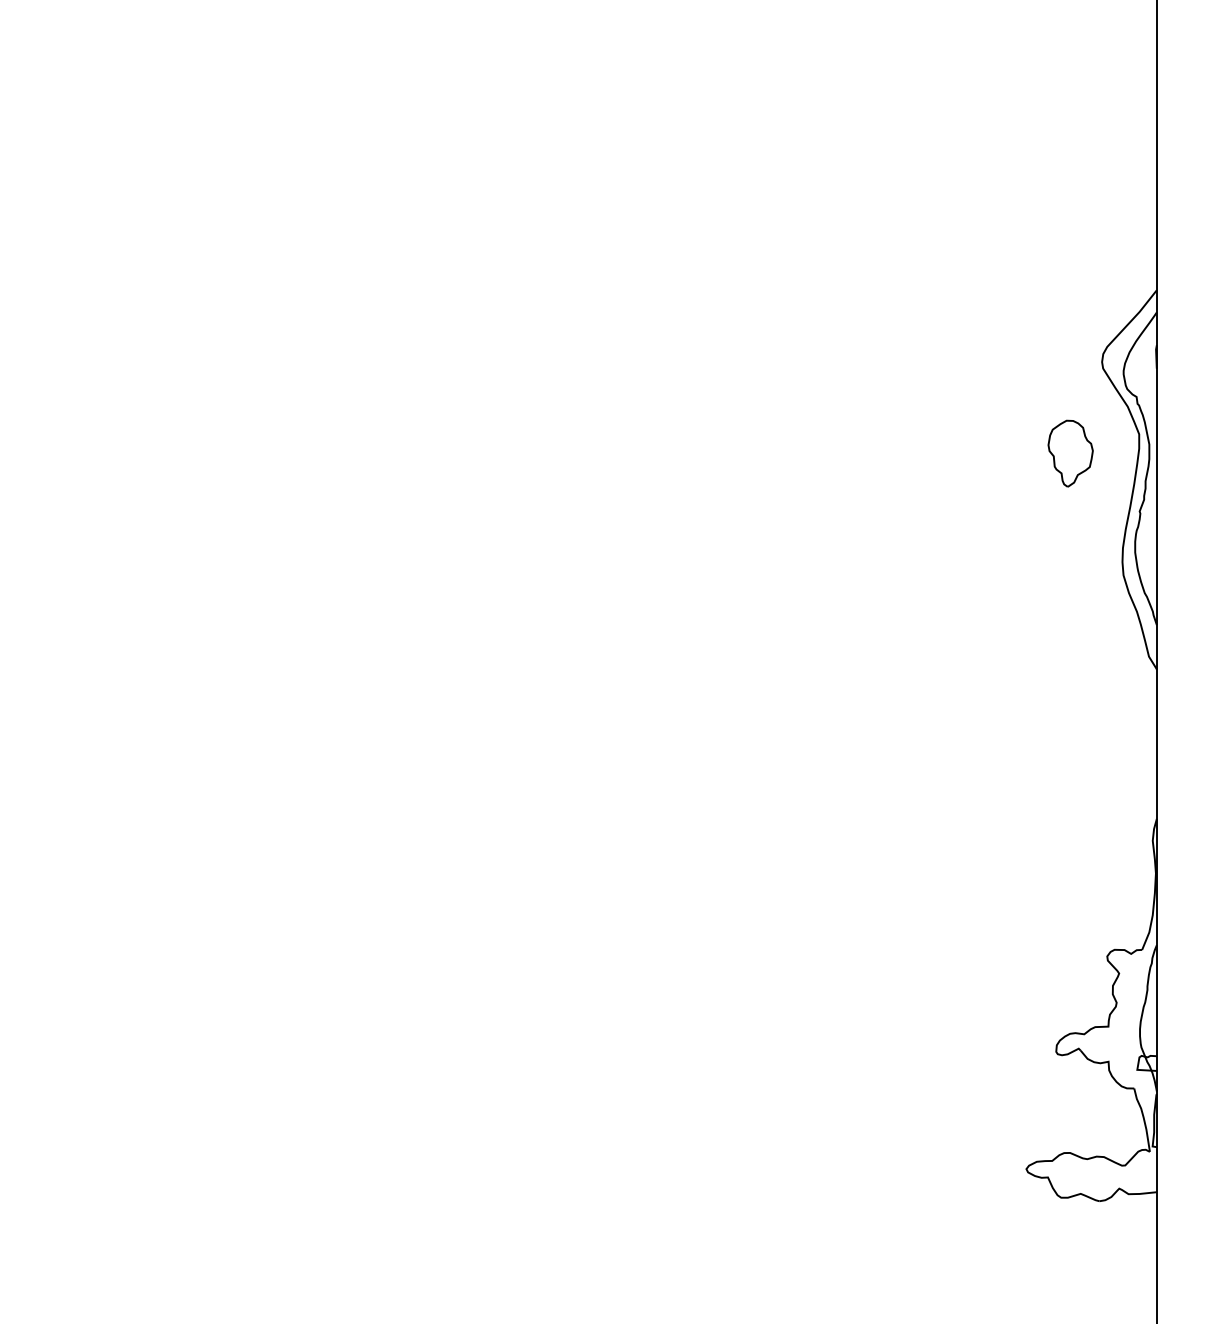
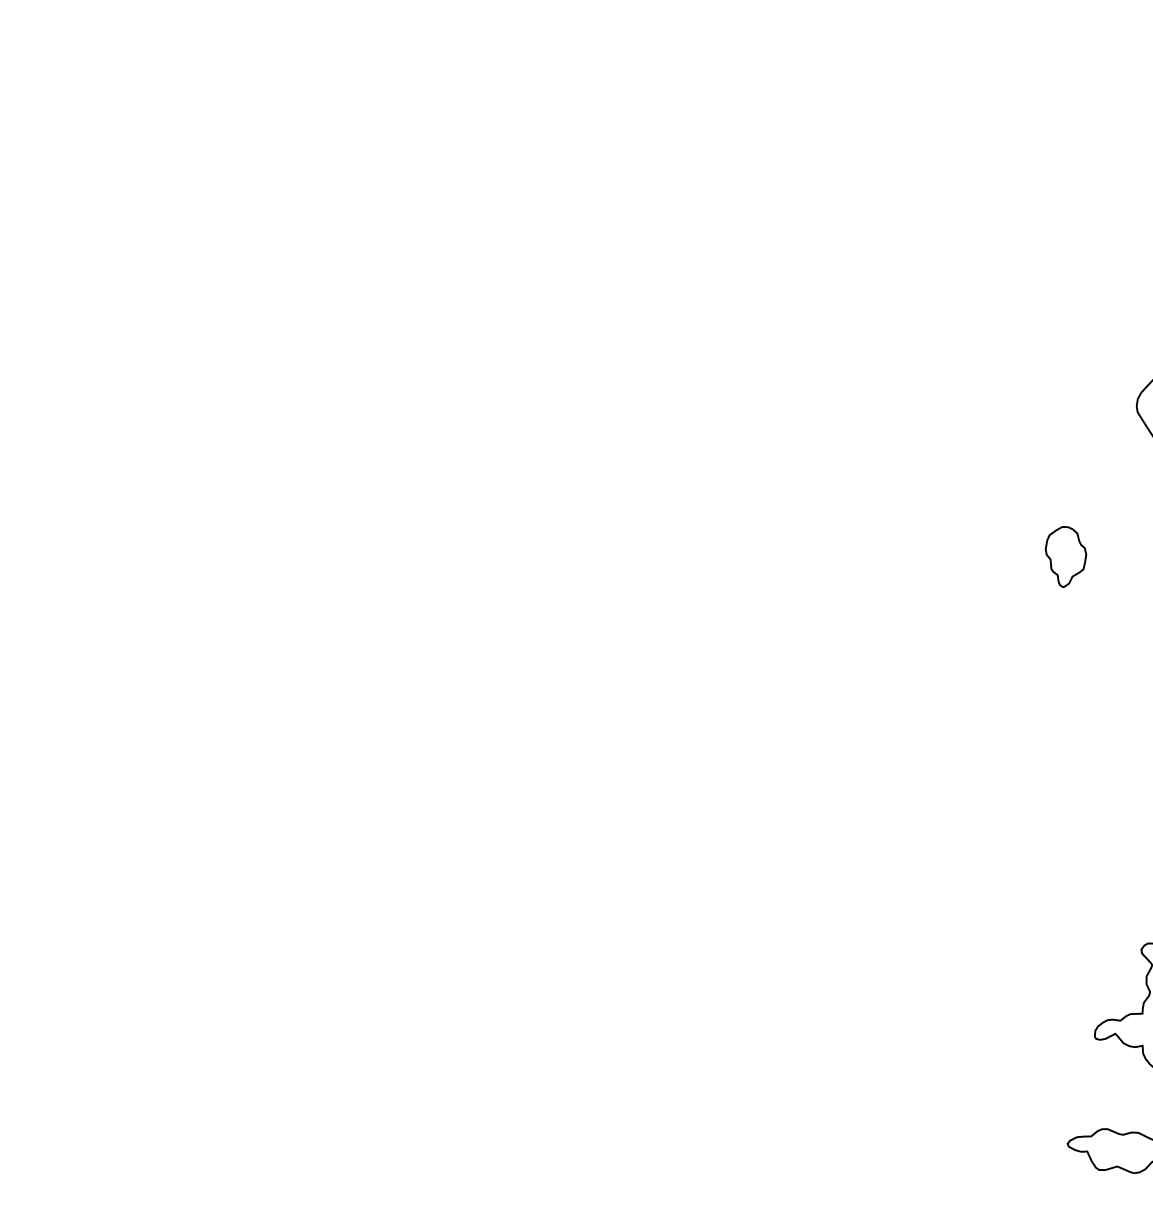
part: (1070, 453) -> (1065, 556), moved

